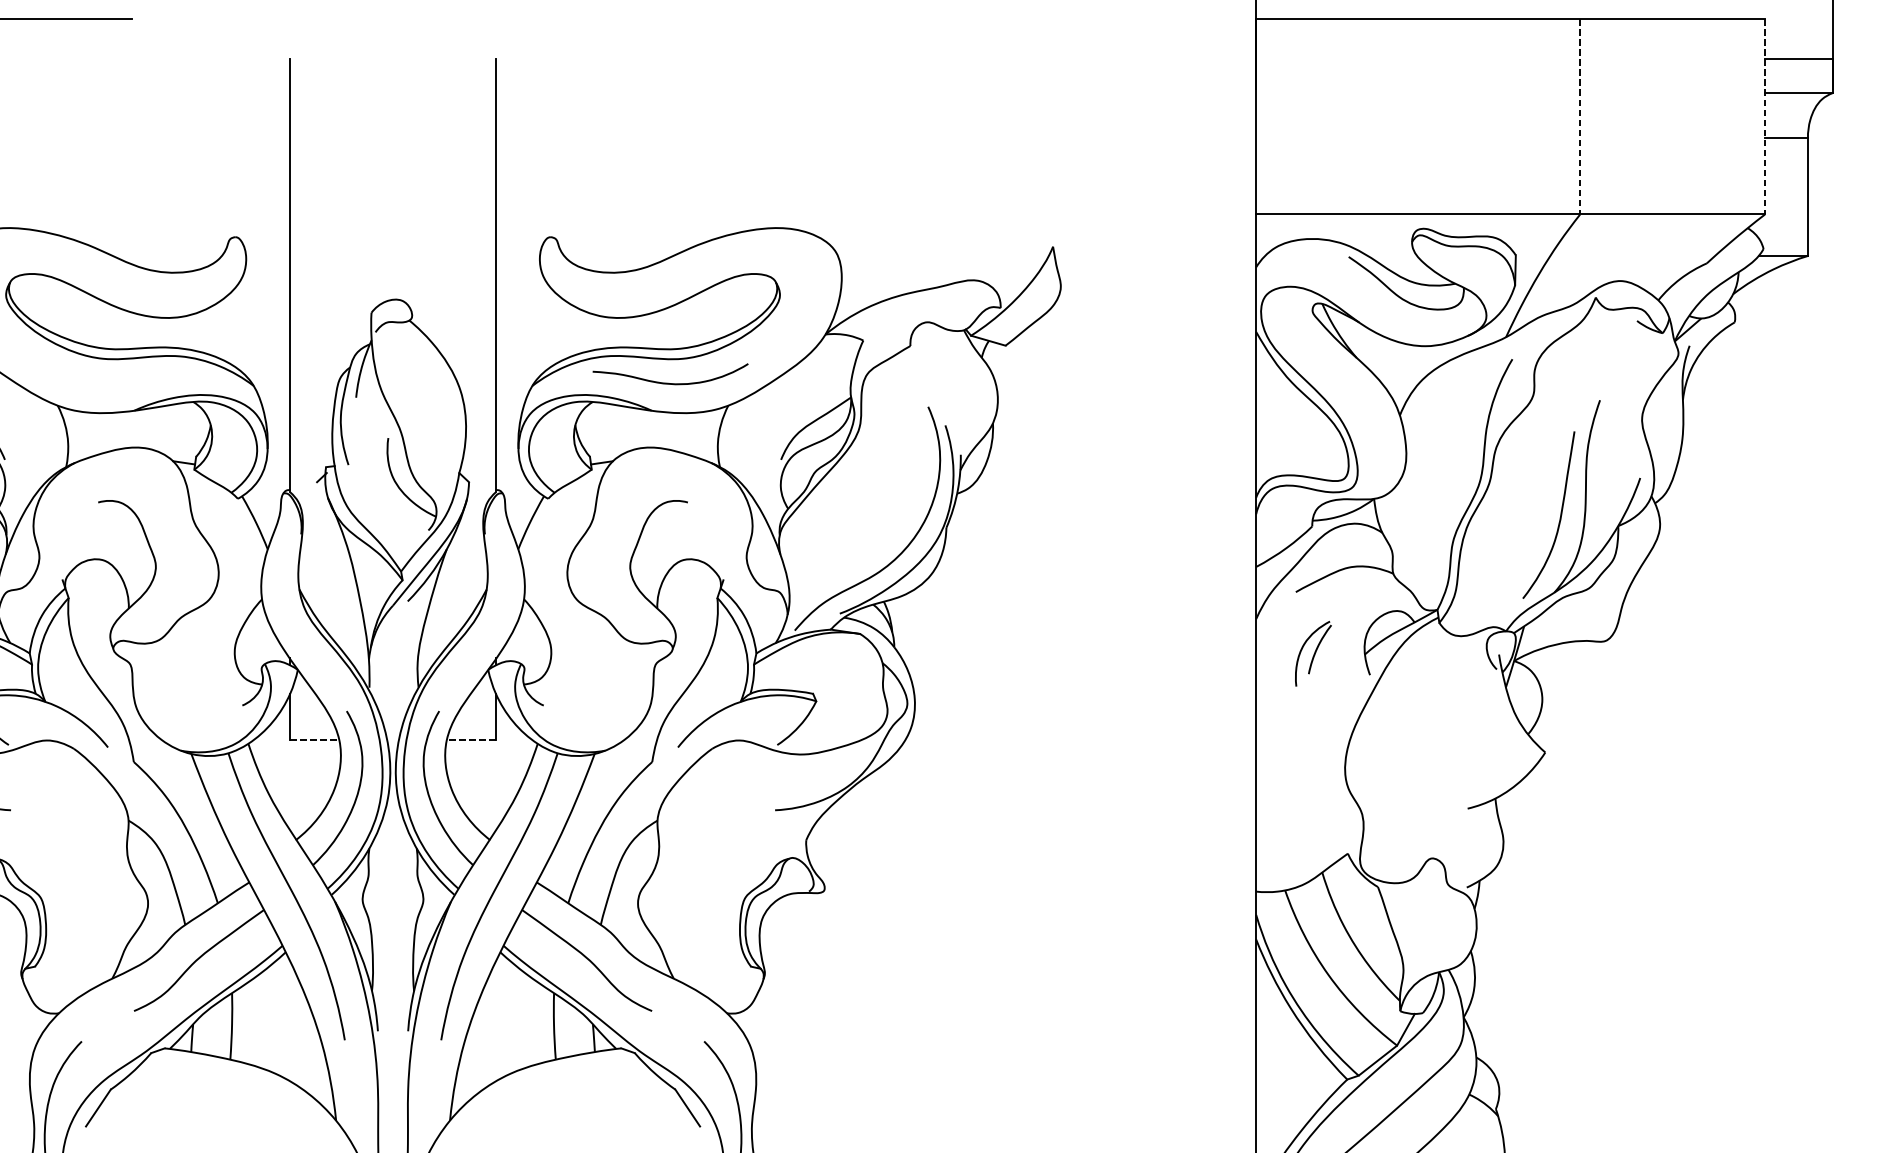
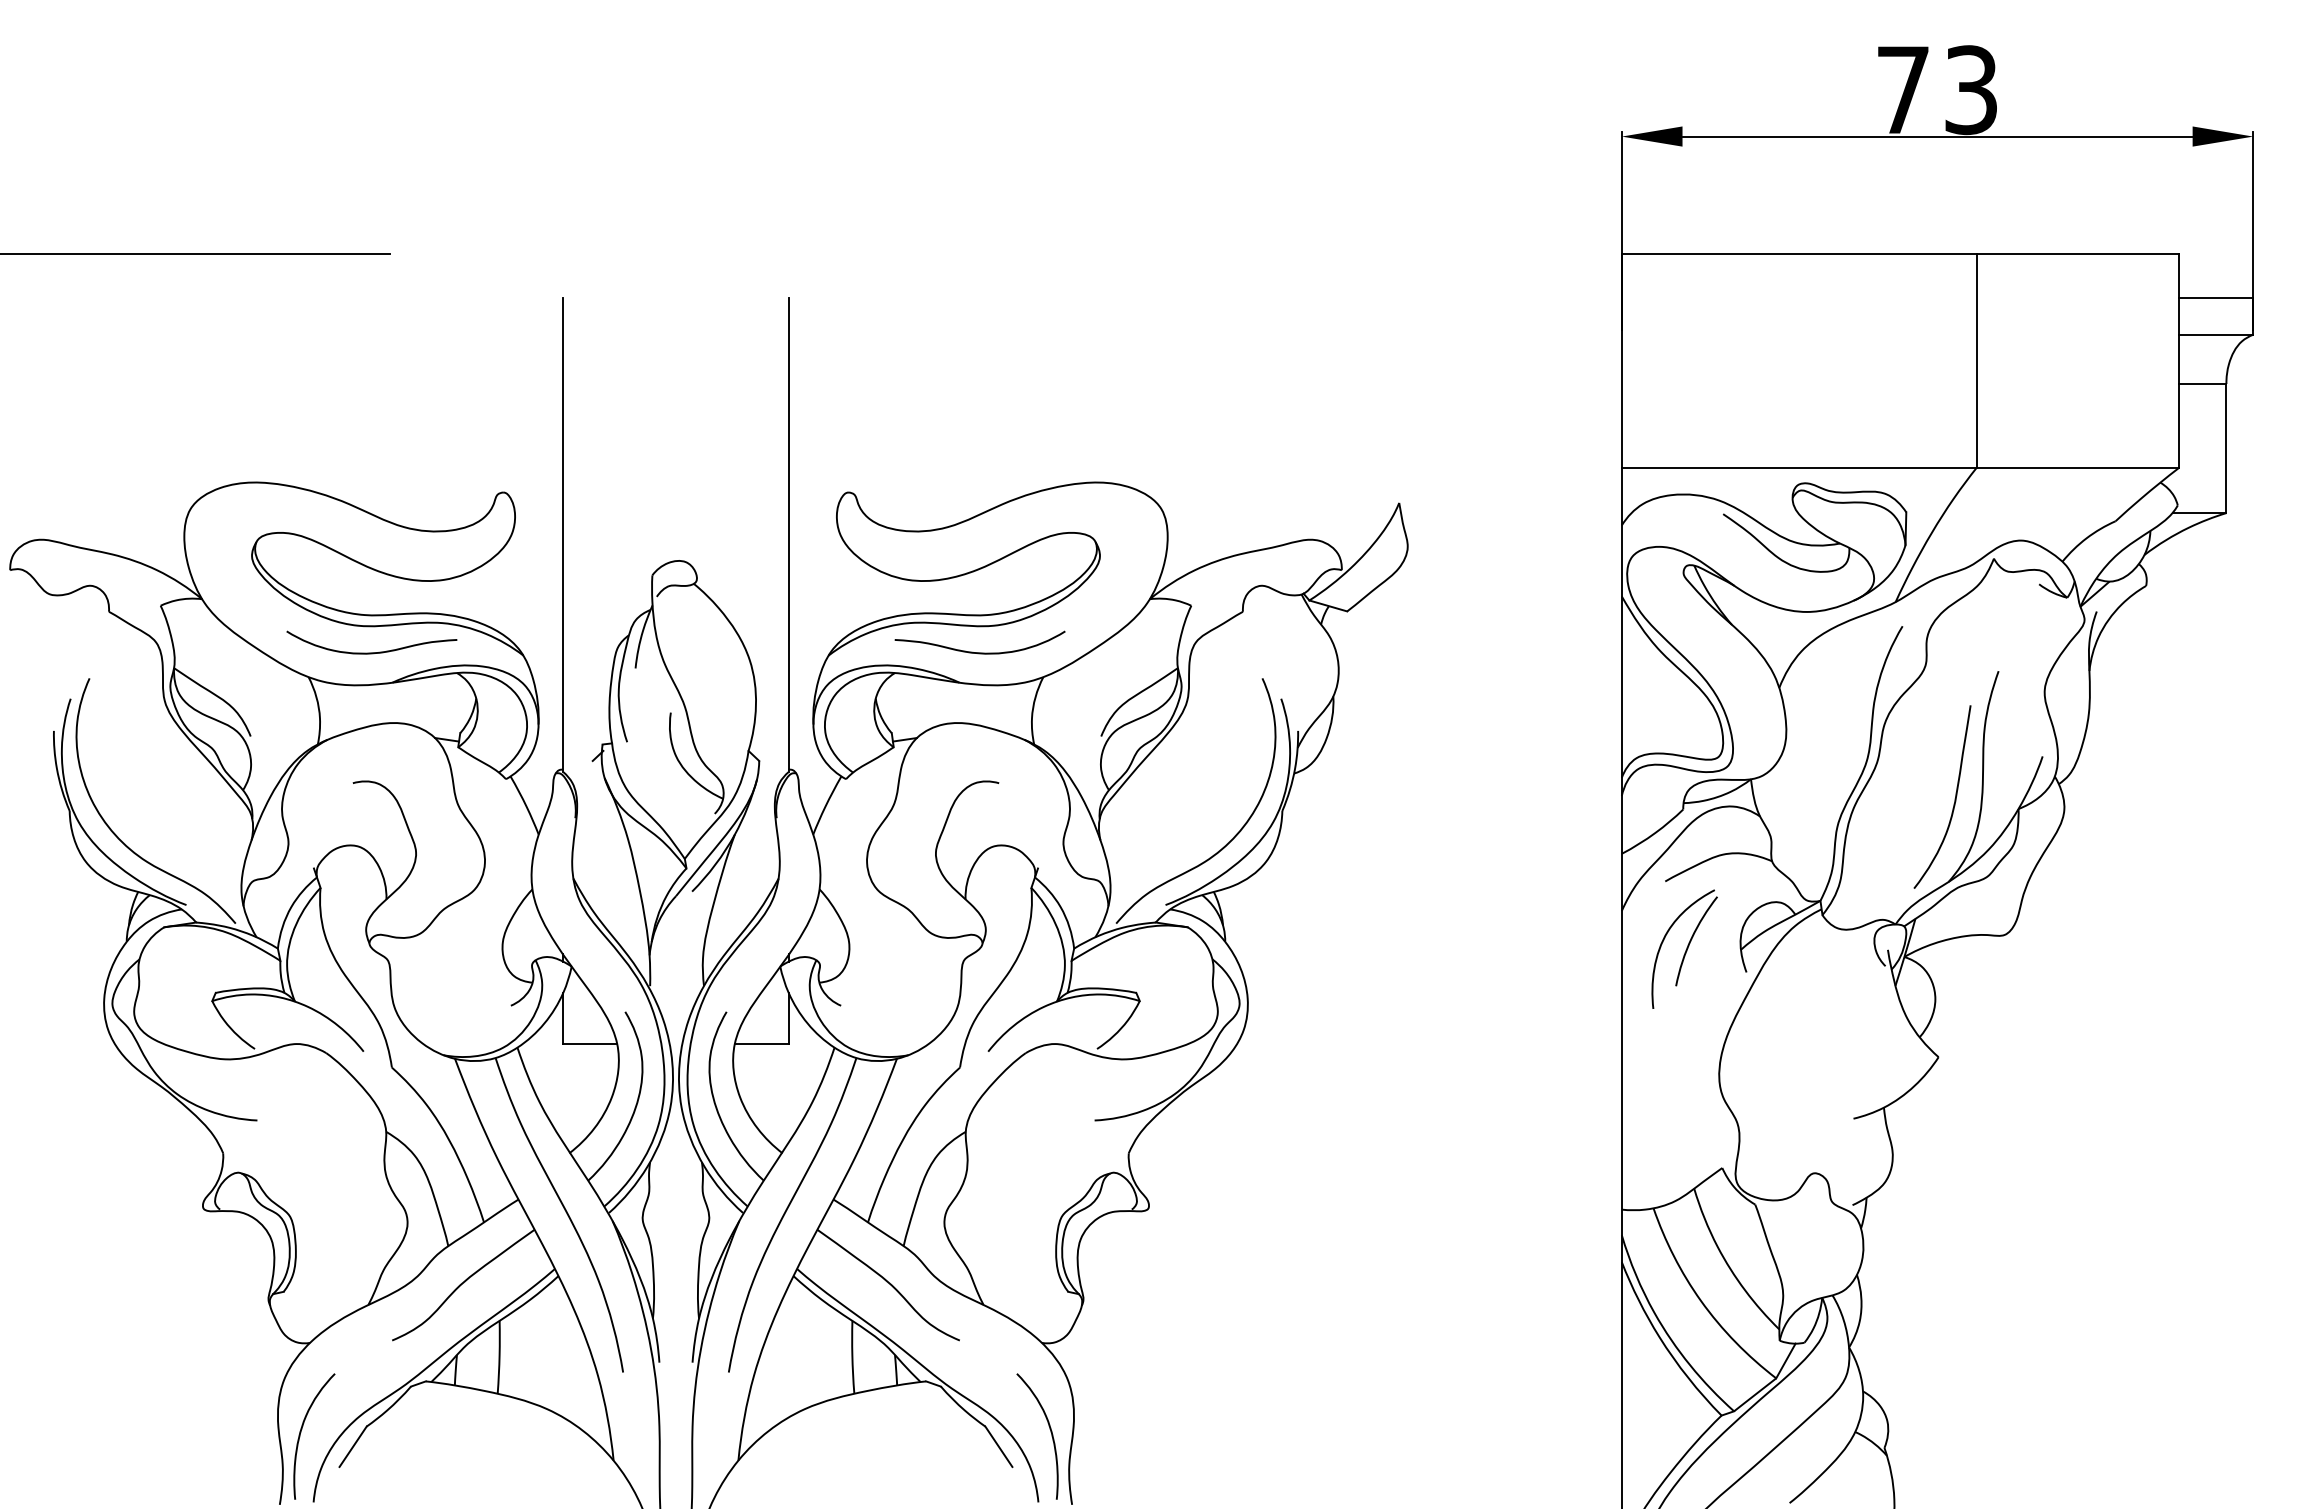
line: (1579, 116) -> (1976, 360), dashed -> solid
line: (1765, 116) -> (2179, 360), dashed -> solid
curve: (115, 383) -> (371, 652), added
part: (1313, 653) -> (1684, 948), size x1.67
line: (315, 740) -> (590, 1043), dashed -> solid
line: (471, 740) -> (761, 1043), dashed -> solid

